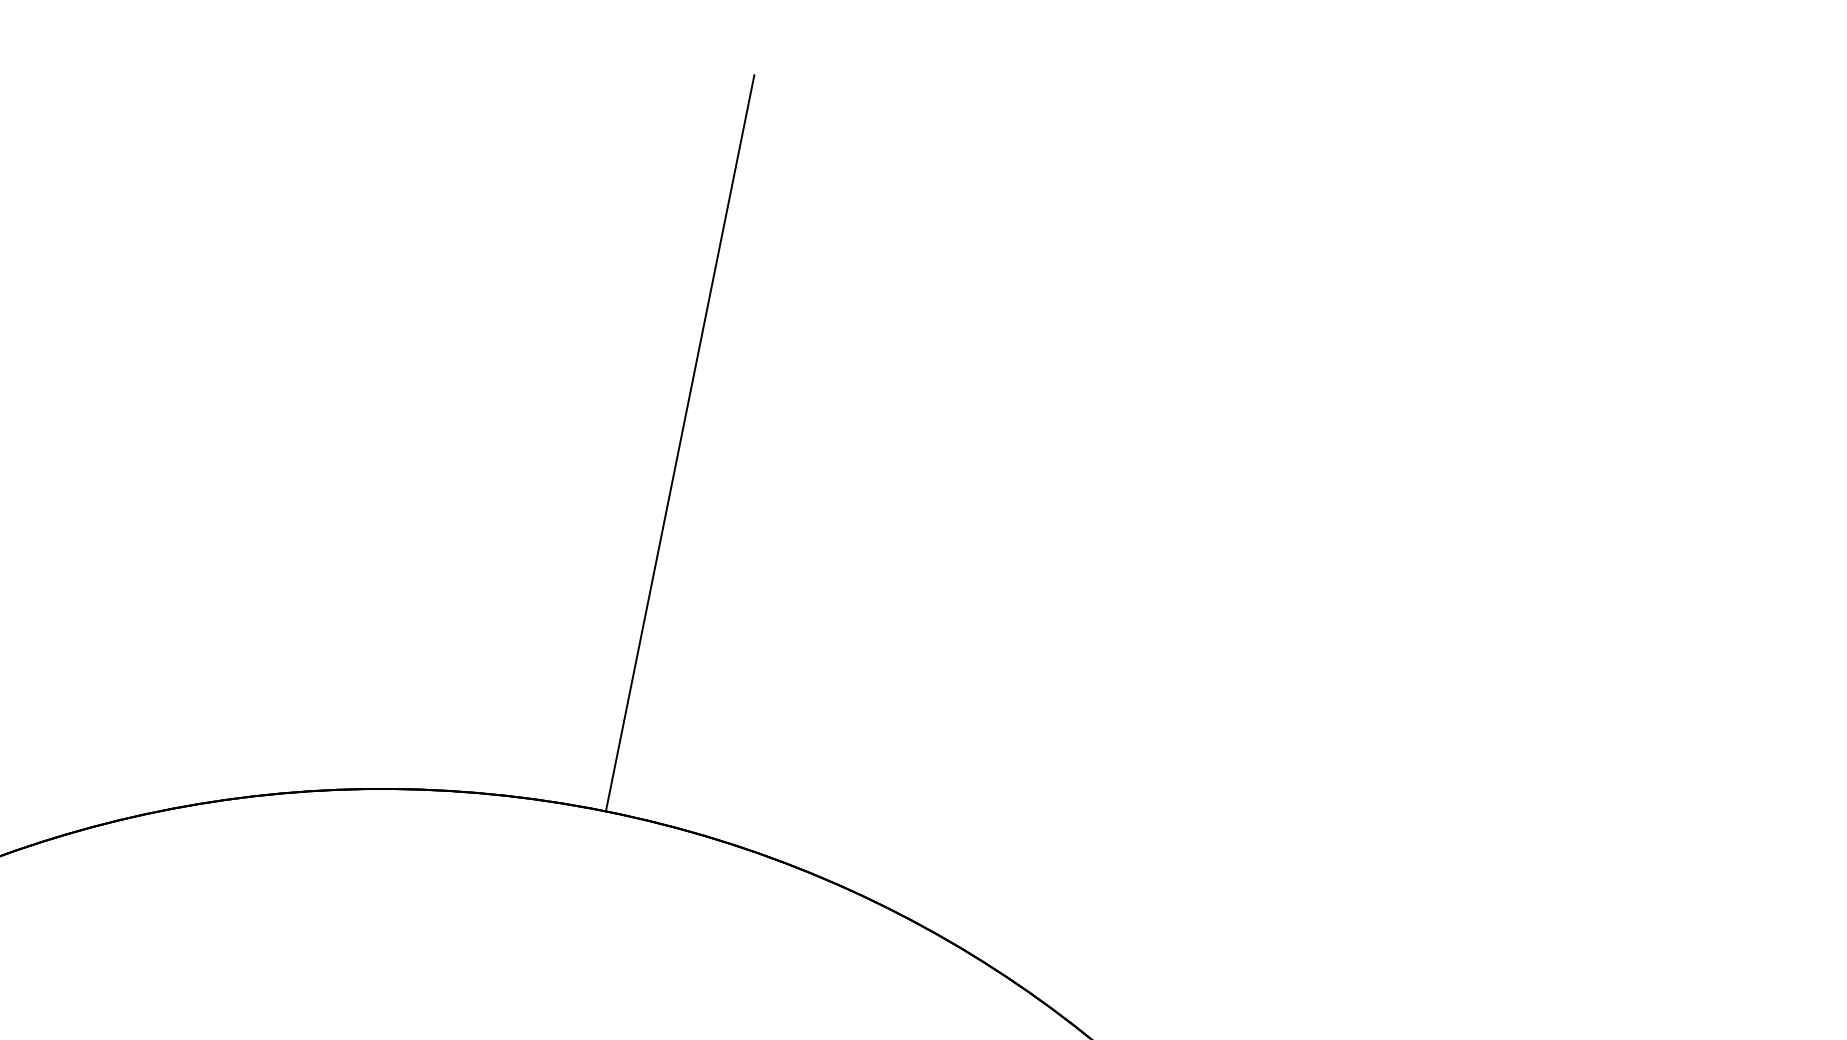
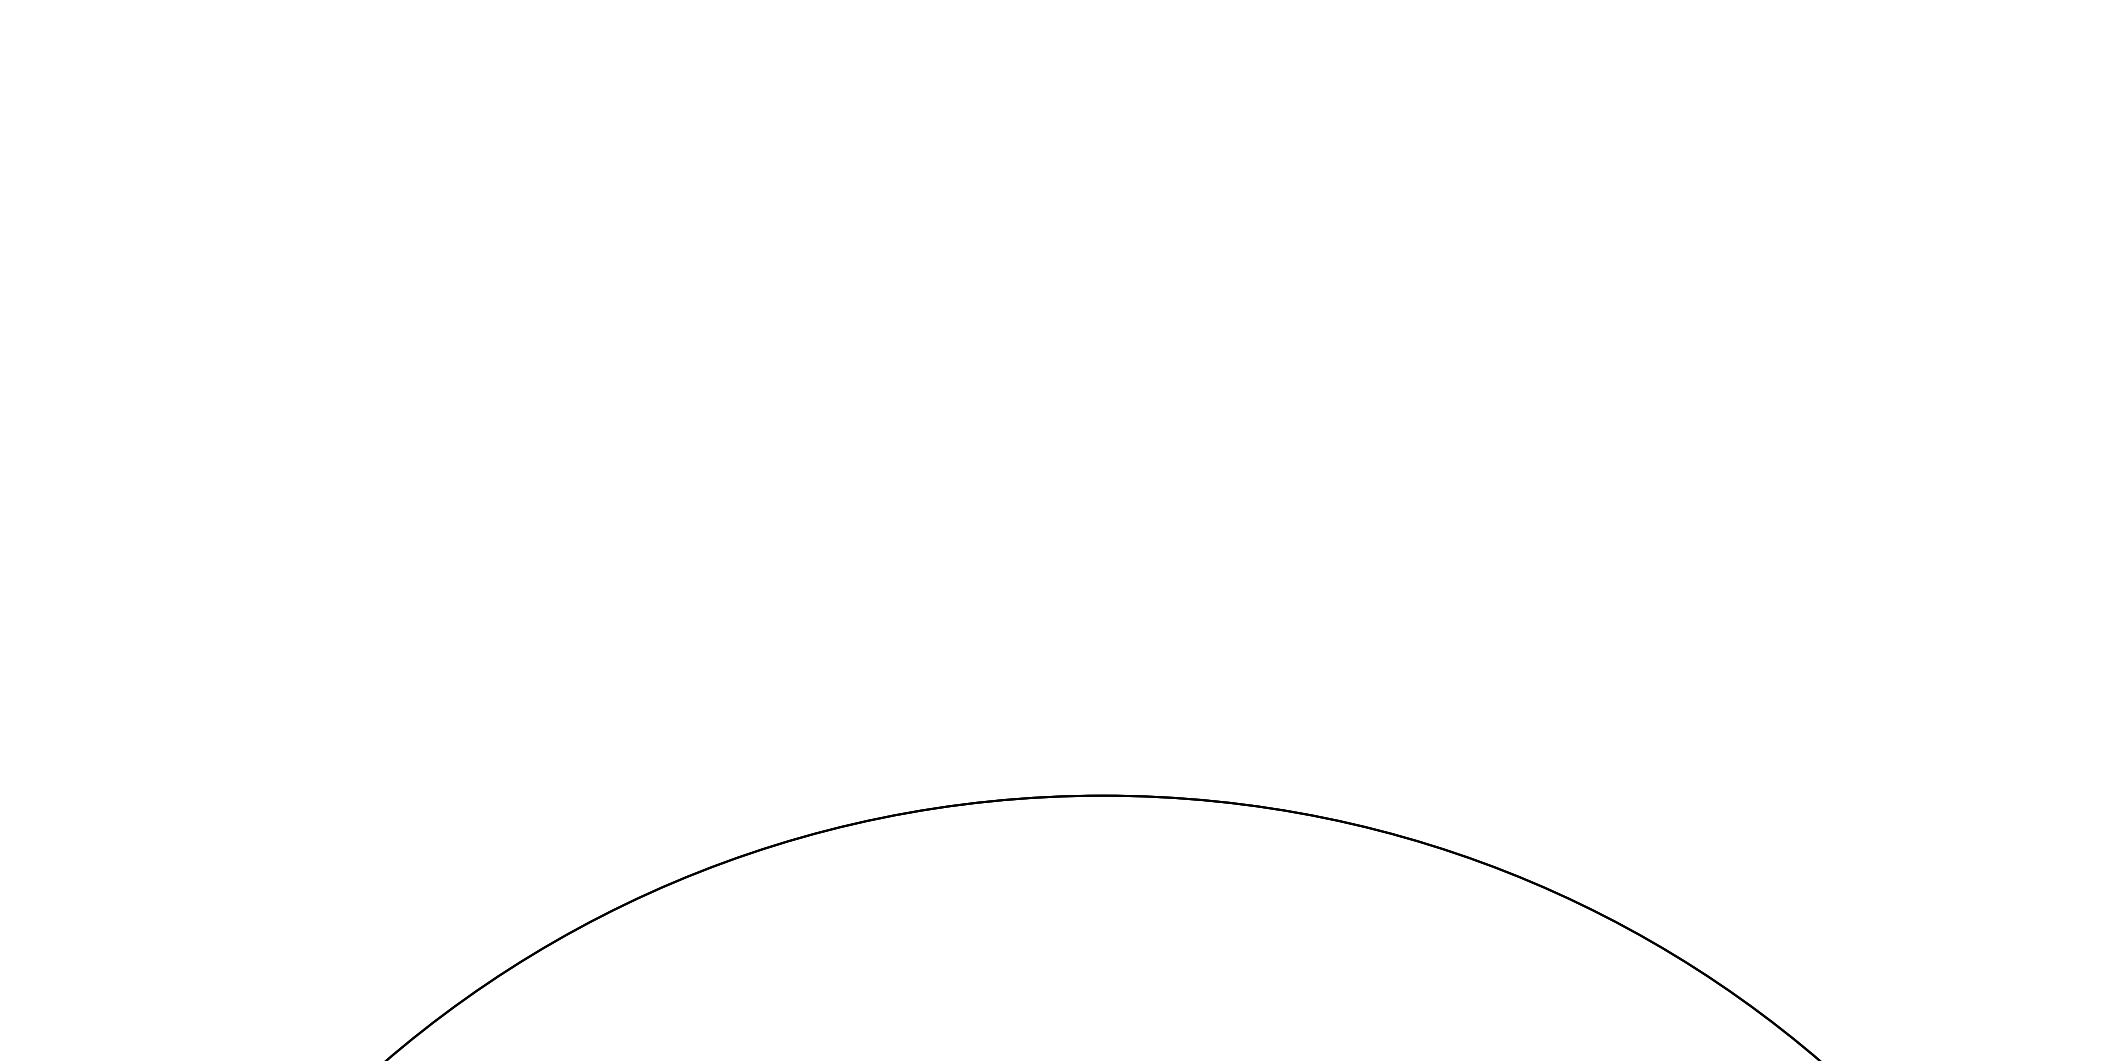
line: (680, 443) -> (1103, 428), removed

